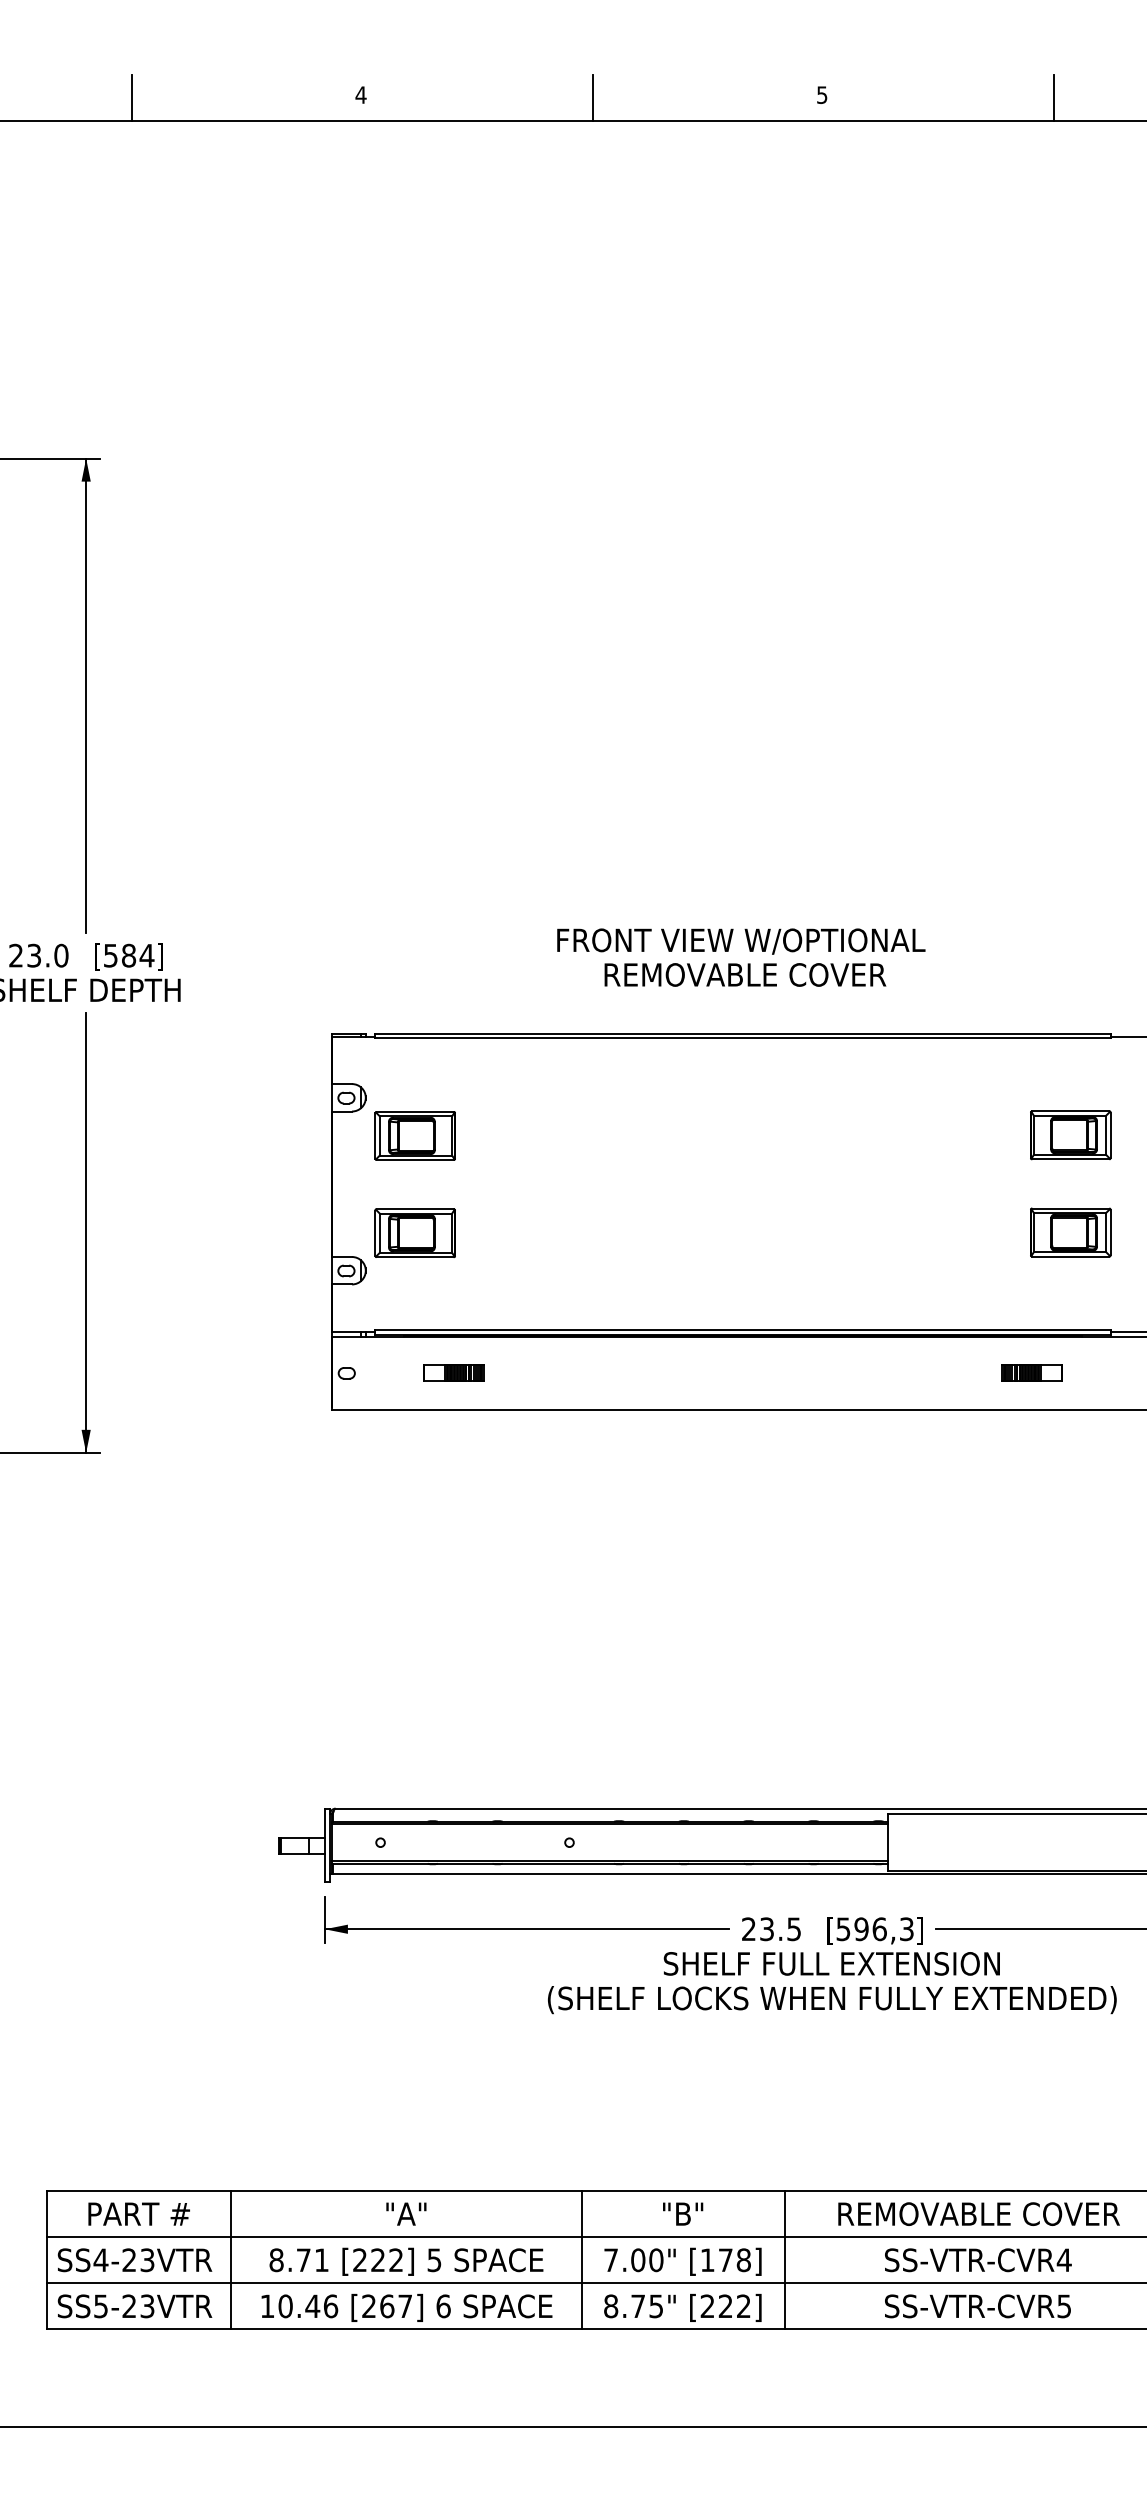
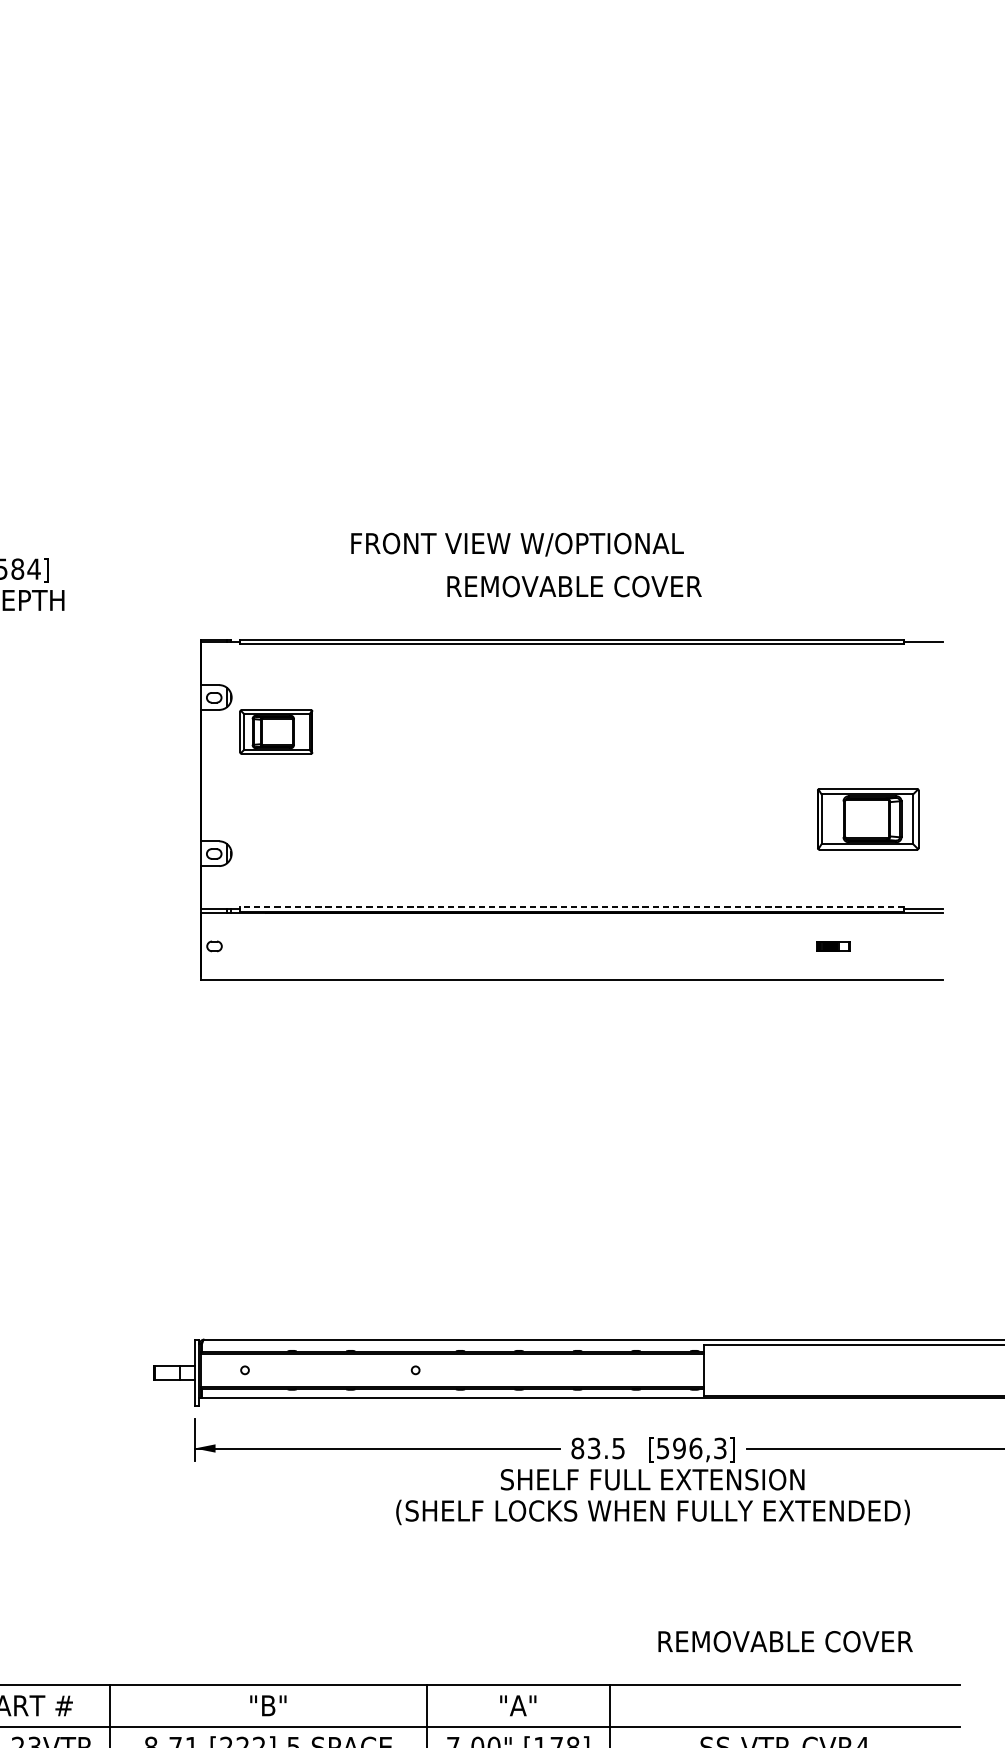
text: (741, 941) -> (517, 544), moved
part: (1070, 1135) -> (868, 731), removed
part: (414, 1232) -> (275, 819), removed
part: (1070, 1232) -> (868, 819), size x1.4
line: (743, 1330) -> (572, 907), solid -> dashed
part: (453, 1372) -> (310, 945), removed
part: (1031, 1372) -> (832, 945), size x0.6
text: (749, 1929) -> (578, 1448), 23.5 -> 83.5
text: (406, 2213) -> (268, 1705), "A" -> "B"
text: (682, 2213) -> (517, 1705), "B" -> "A"
text: (978, 2213) -> (785, 1641), moved

